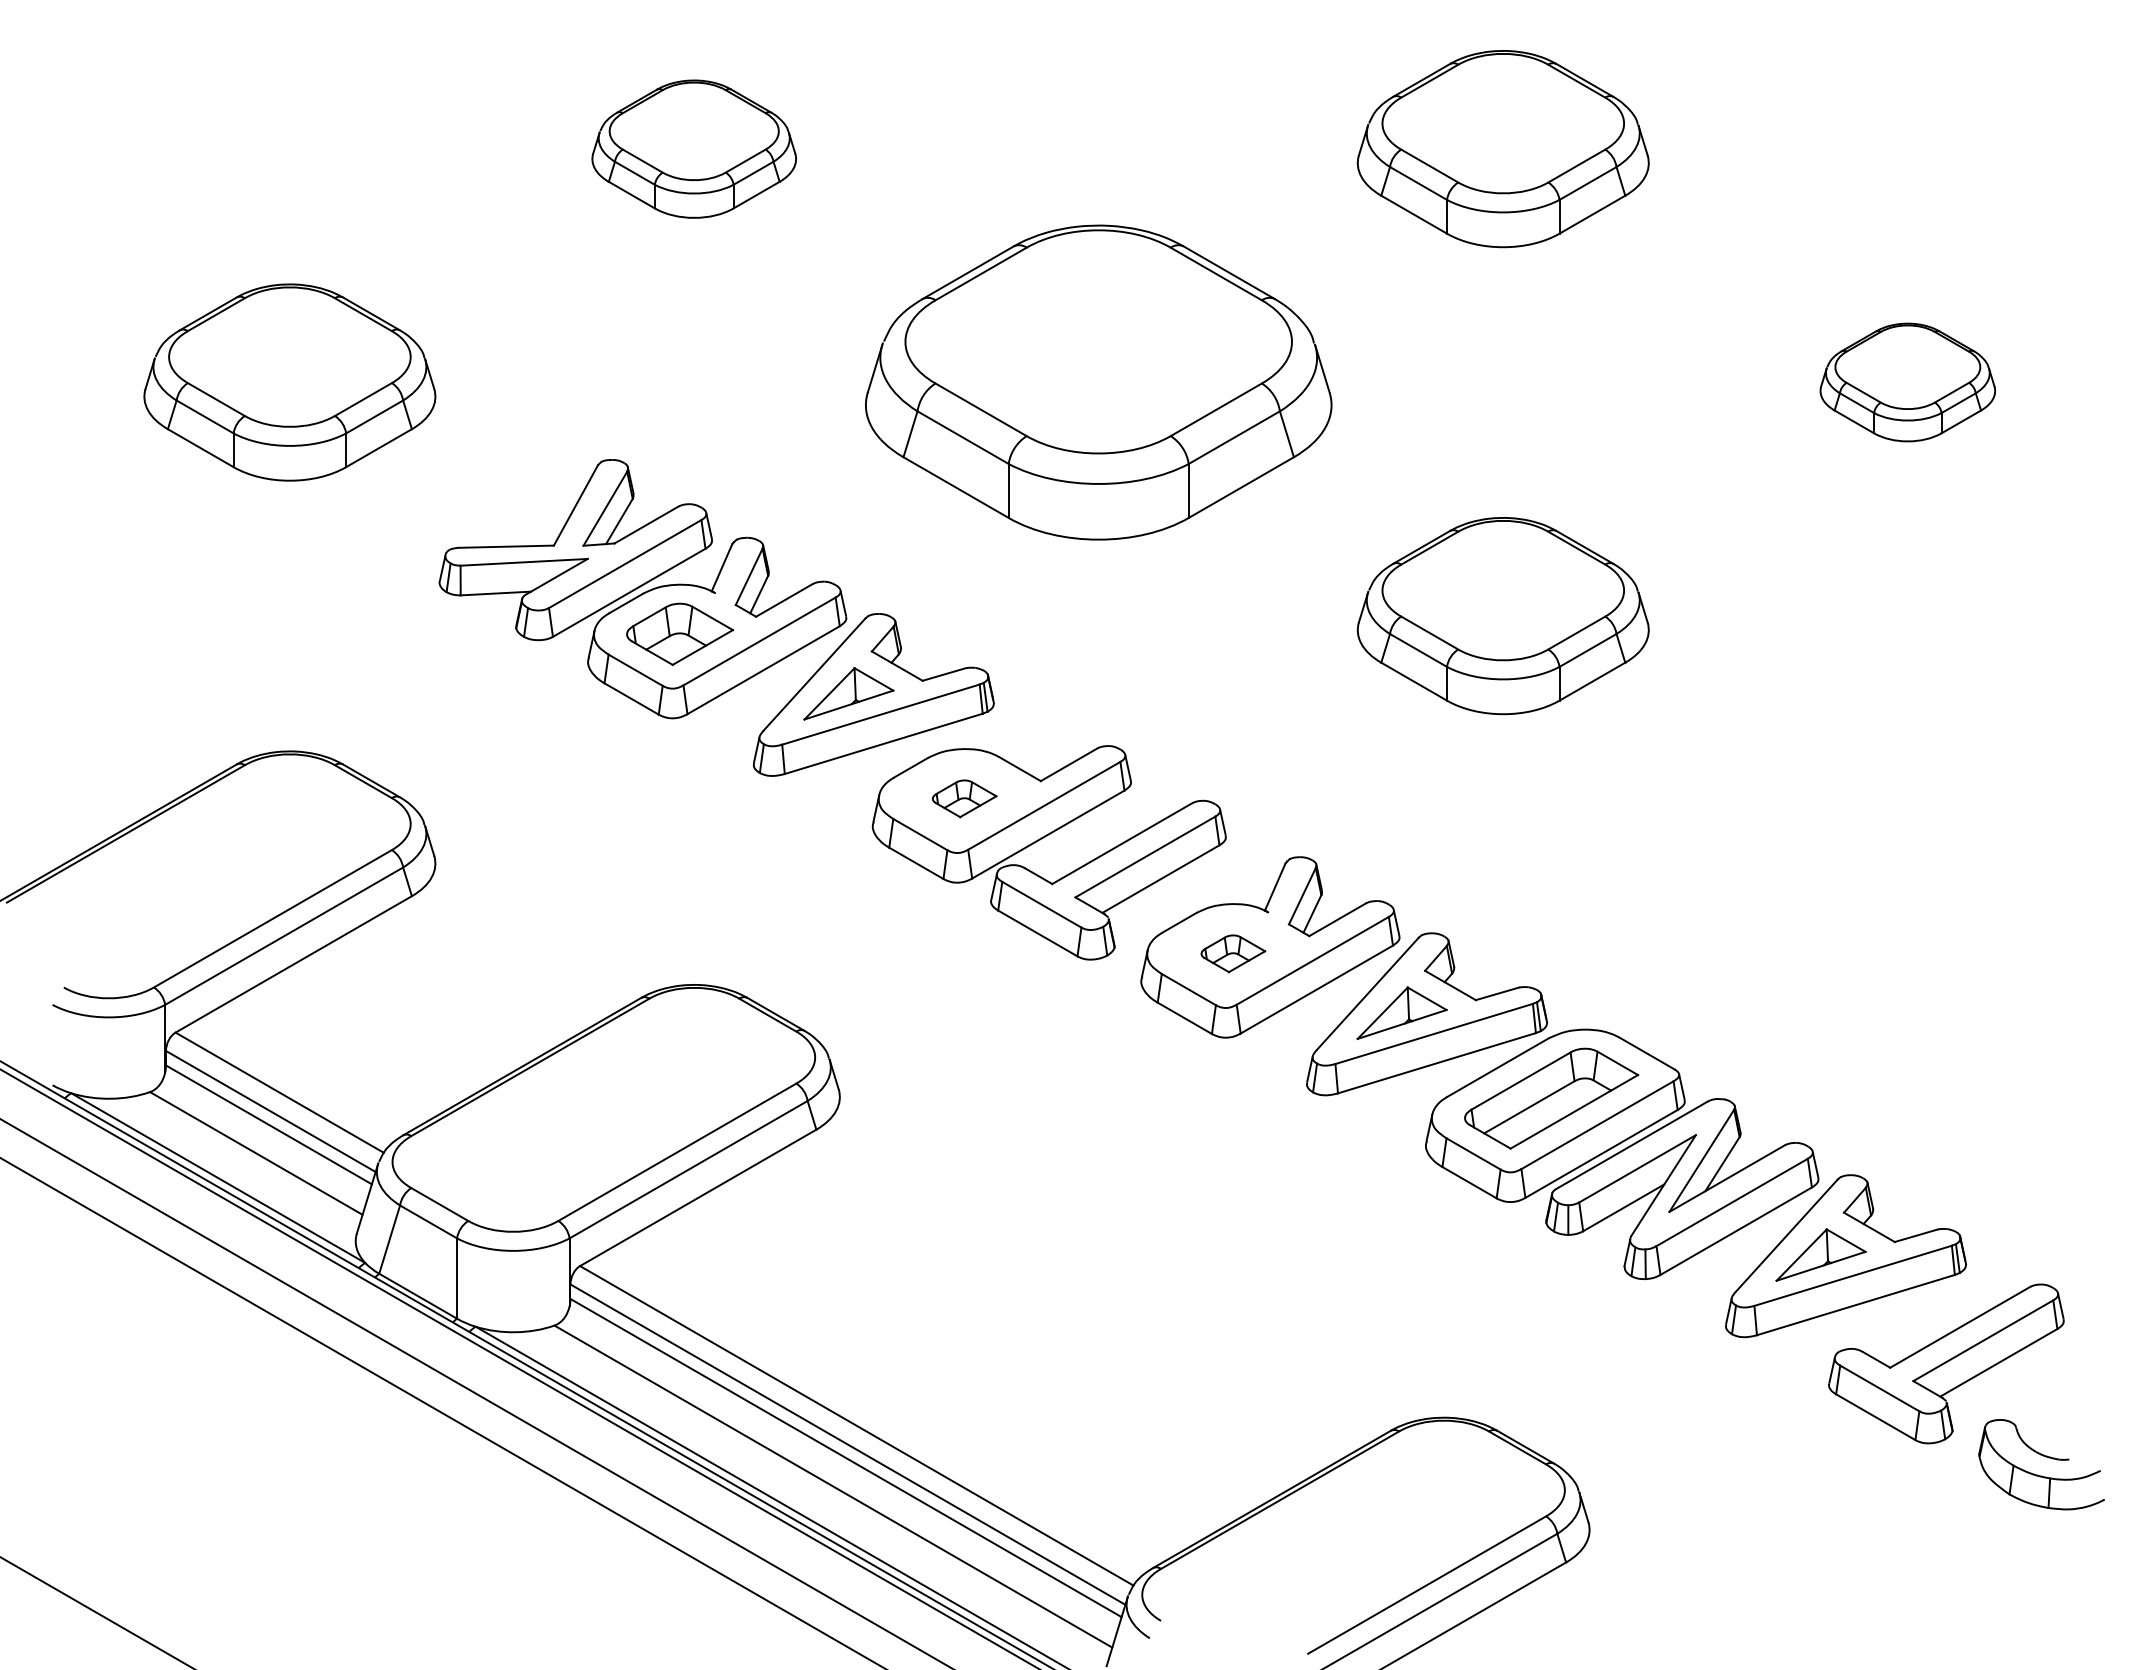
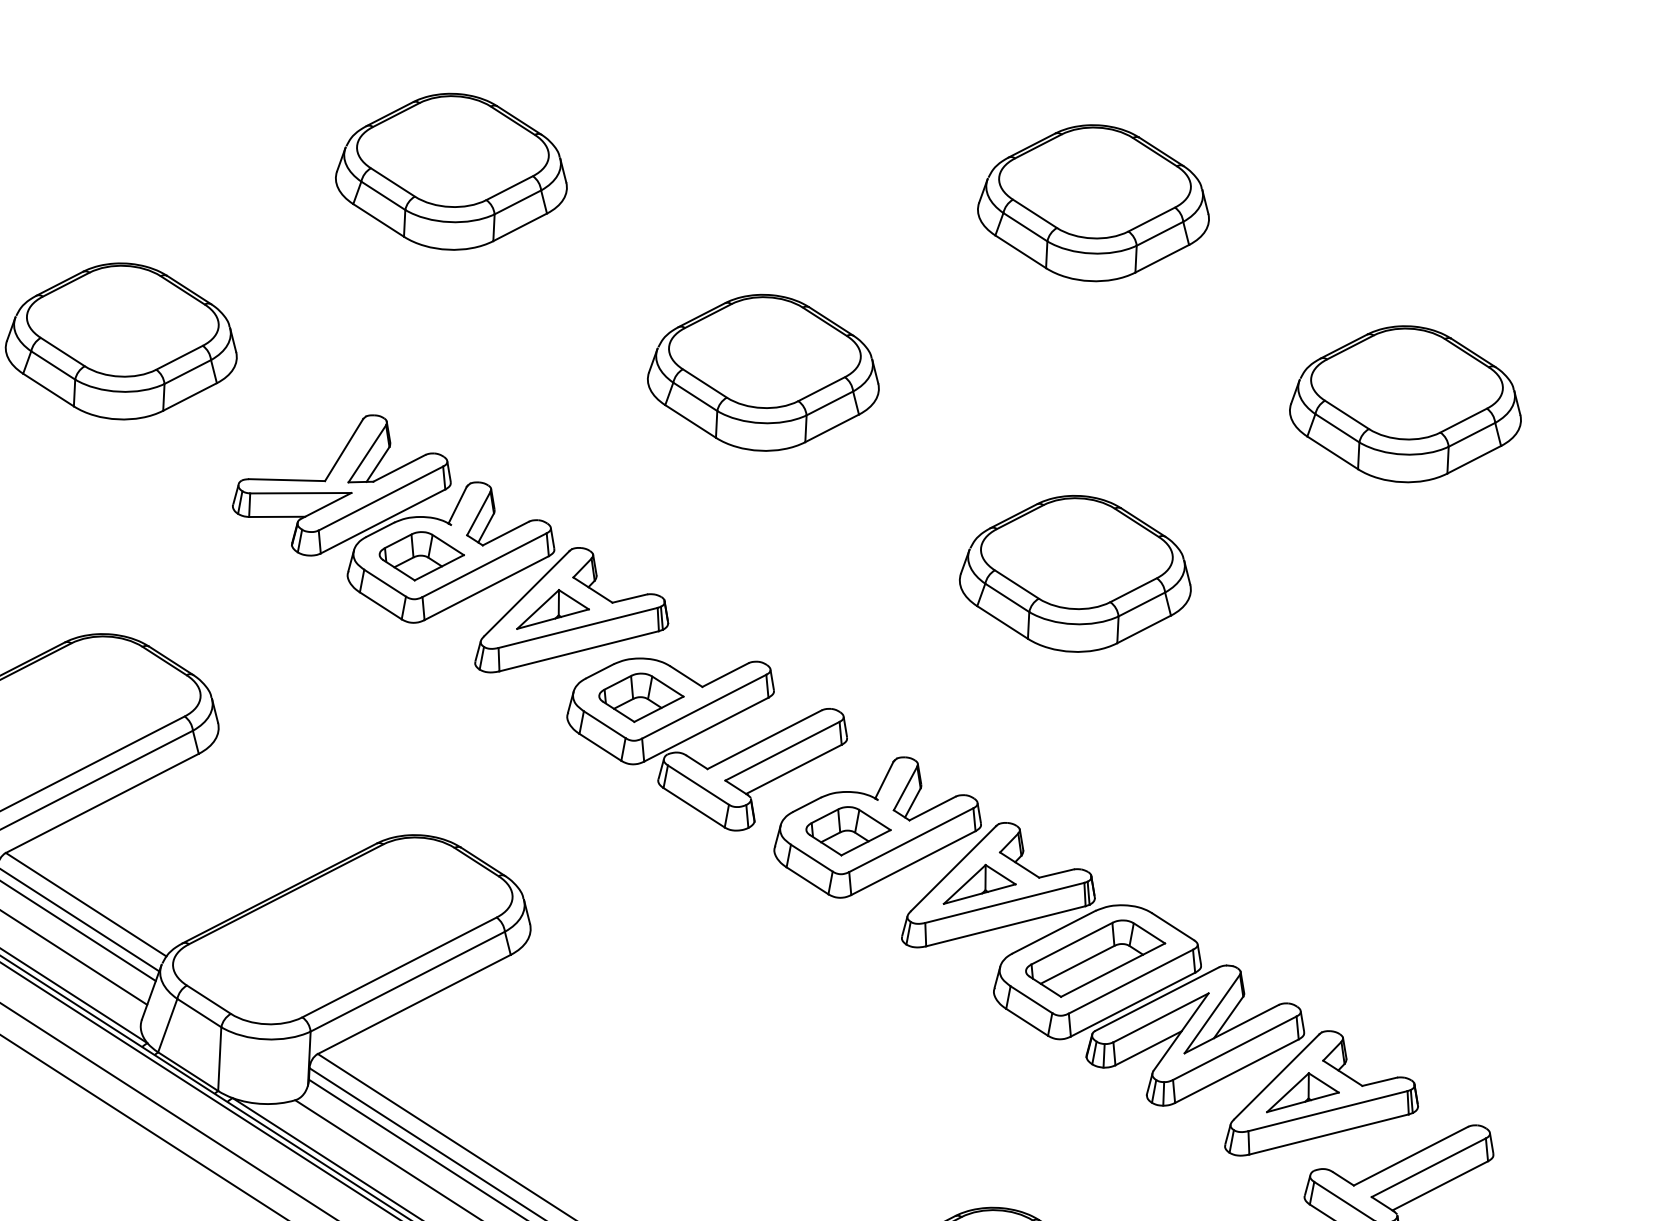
part: (693, 149) -> (451, 172), size x1.43
part: (1098, 382) -> (763, 372), size x0.62
part: (1907, 382) -> (1405, 404), size x1.67
part: (964, 798) -> (641, 697), size x1.67
part: (1233, 953) -> (848, 831), size x1.67

